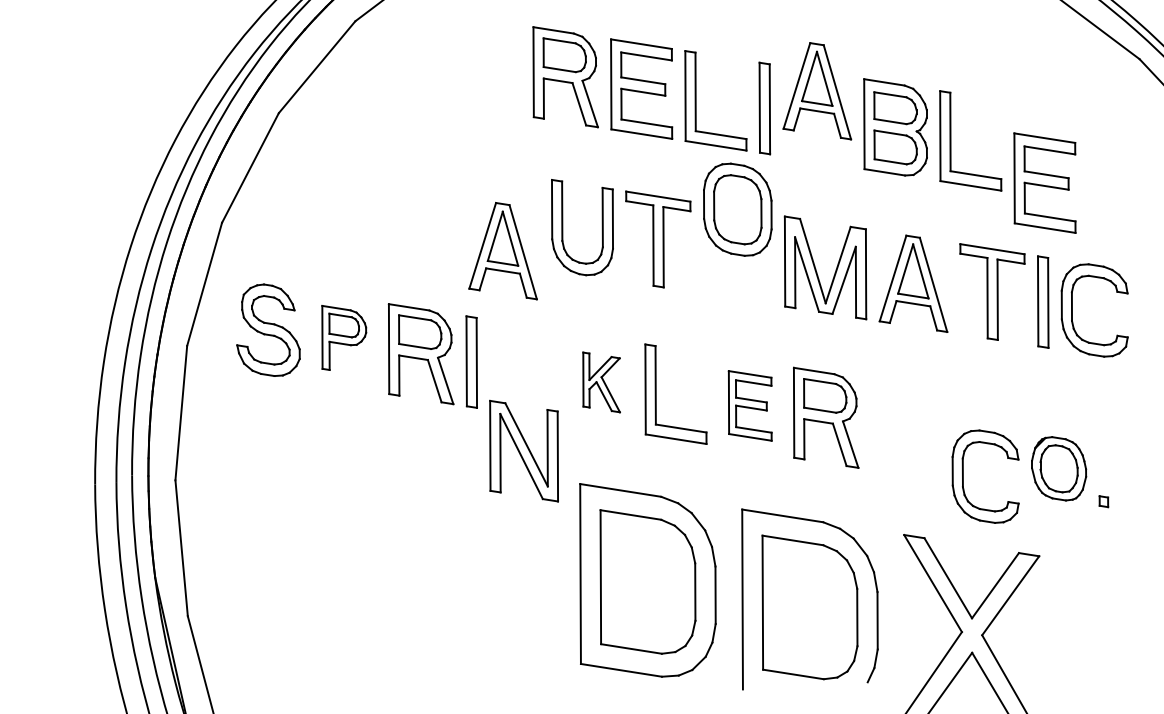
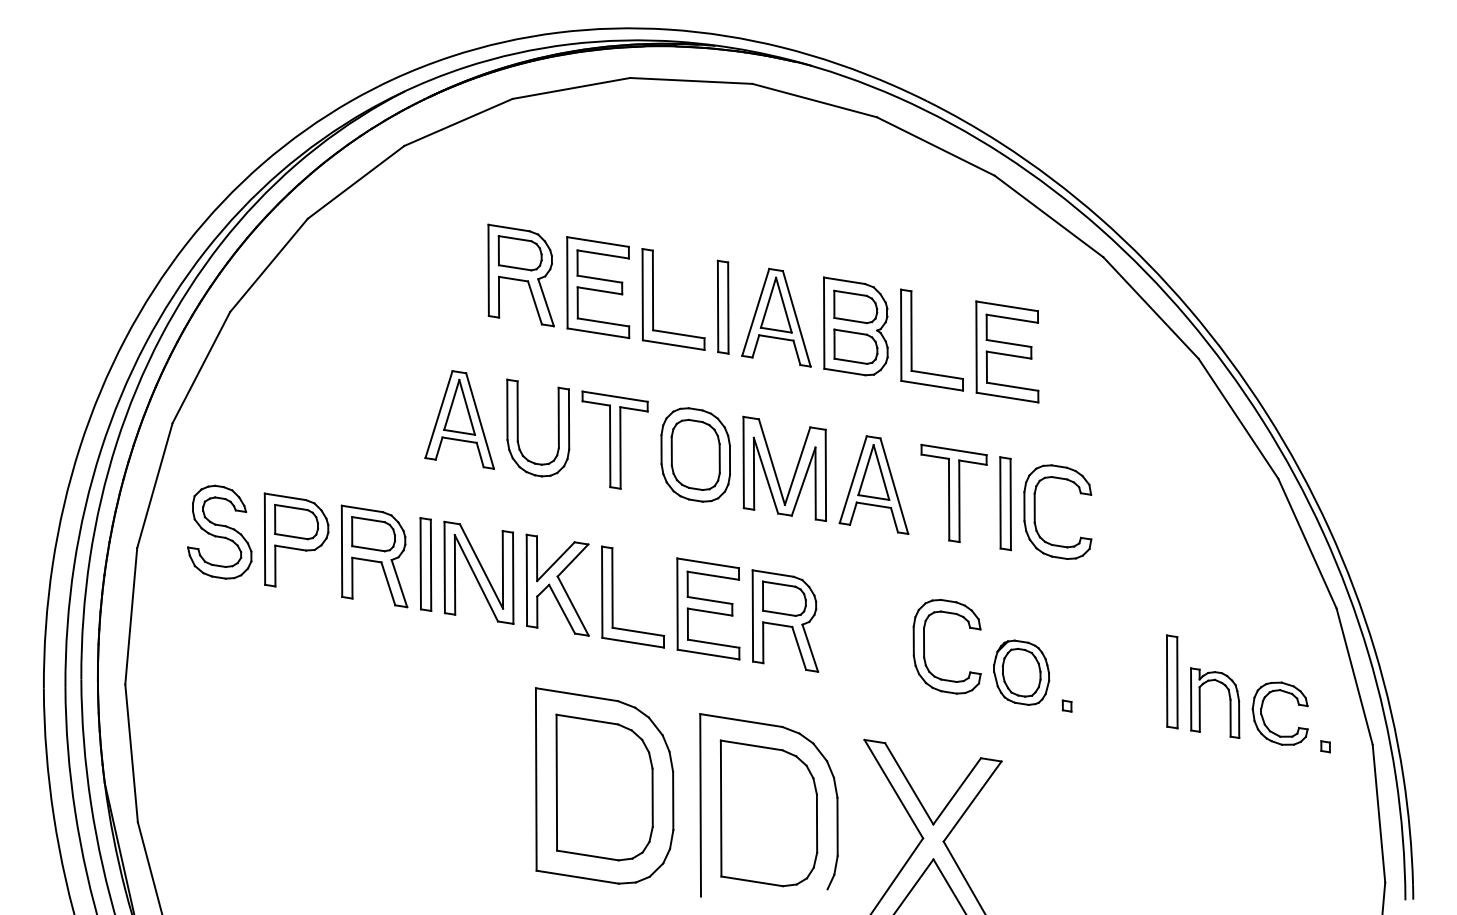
part: (817, 90) -> (776, 317), moved
part: (1045, 182) -> (1007, 351), moved
part: (737, 209) -> (695, 454), moved
part: (502, 250) -> (459, 419), moved
part: (344, 337) -> (296, 539), size x1.43
part: (601, 381) -> (557, 584), size x1.67
part: (750, 405) -> (708, 608), size x1.43
part: (523, 450) -> (478, 572), moved
part: (963, 476) -> (924, 646), moved

